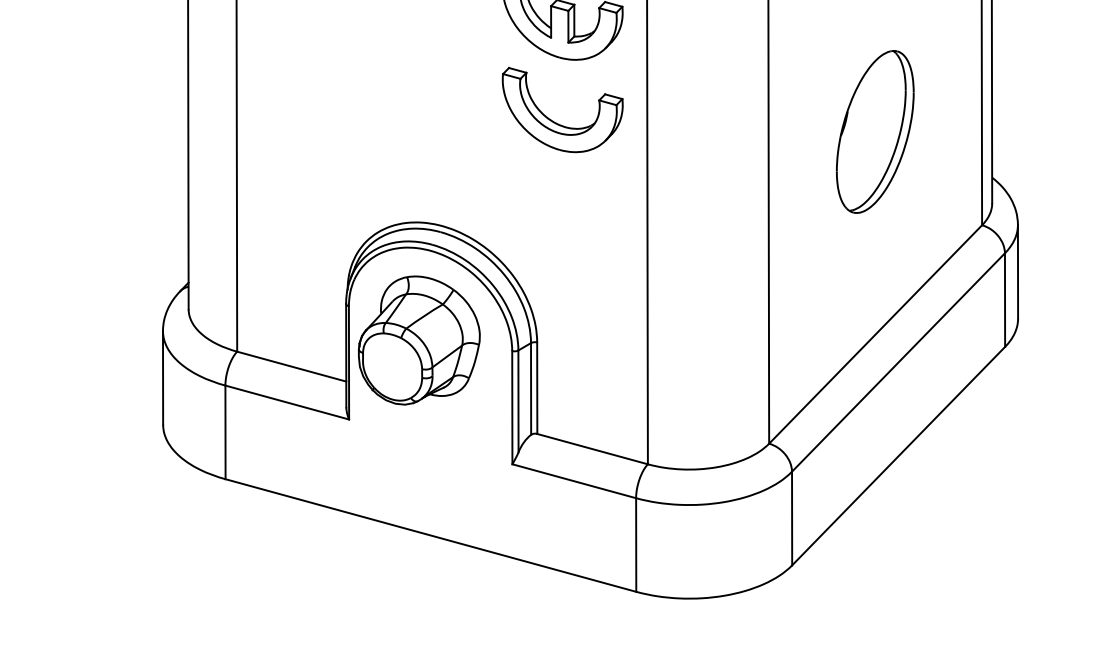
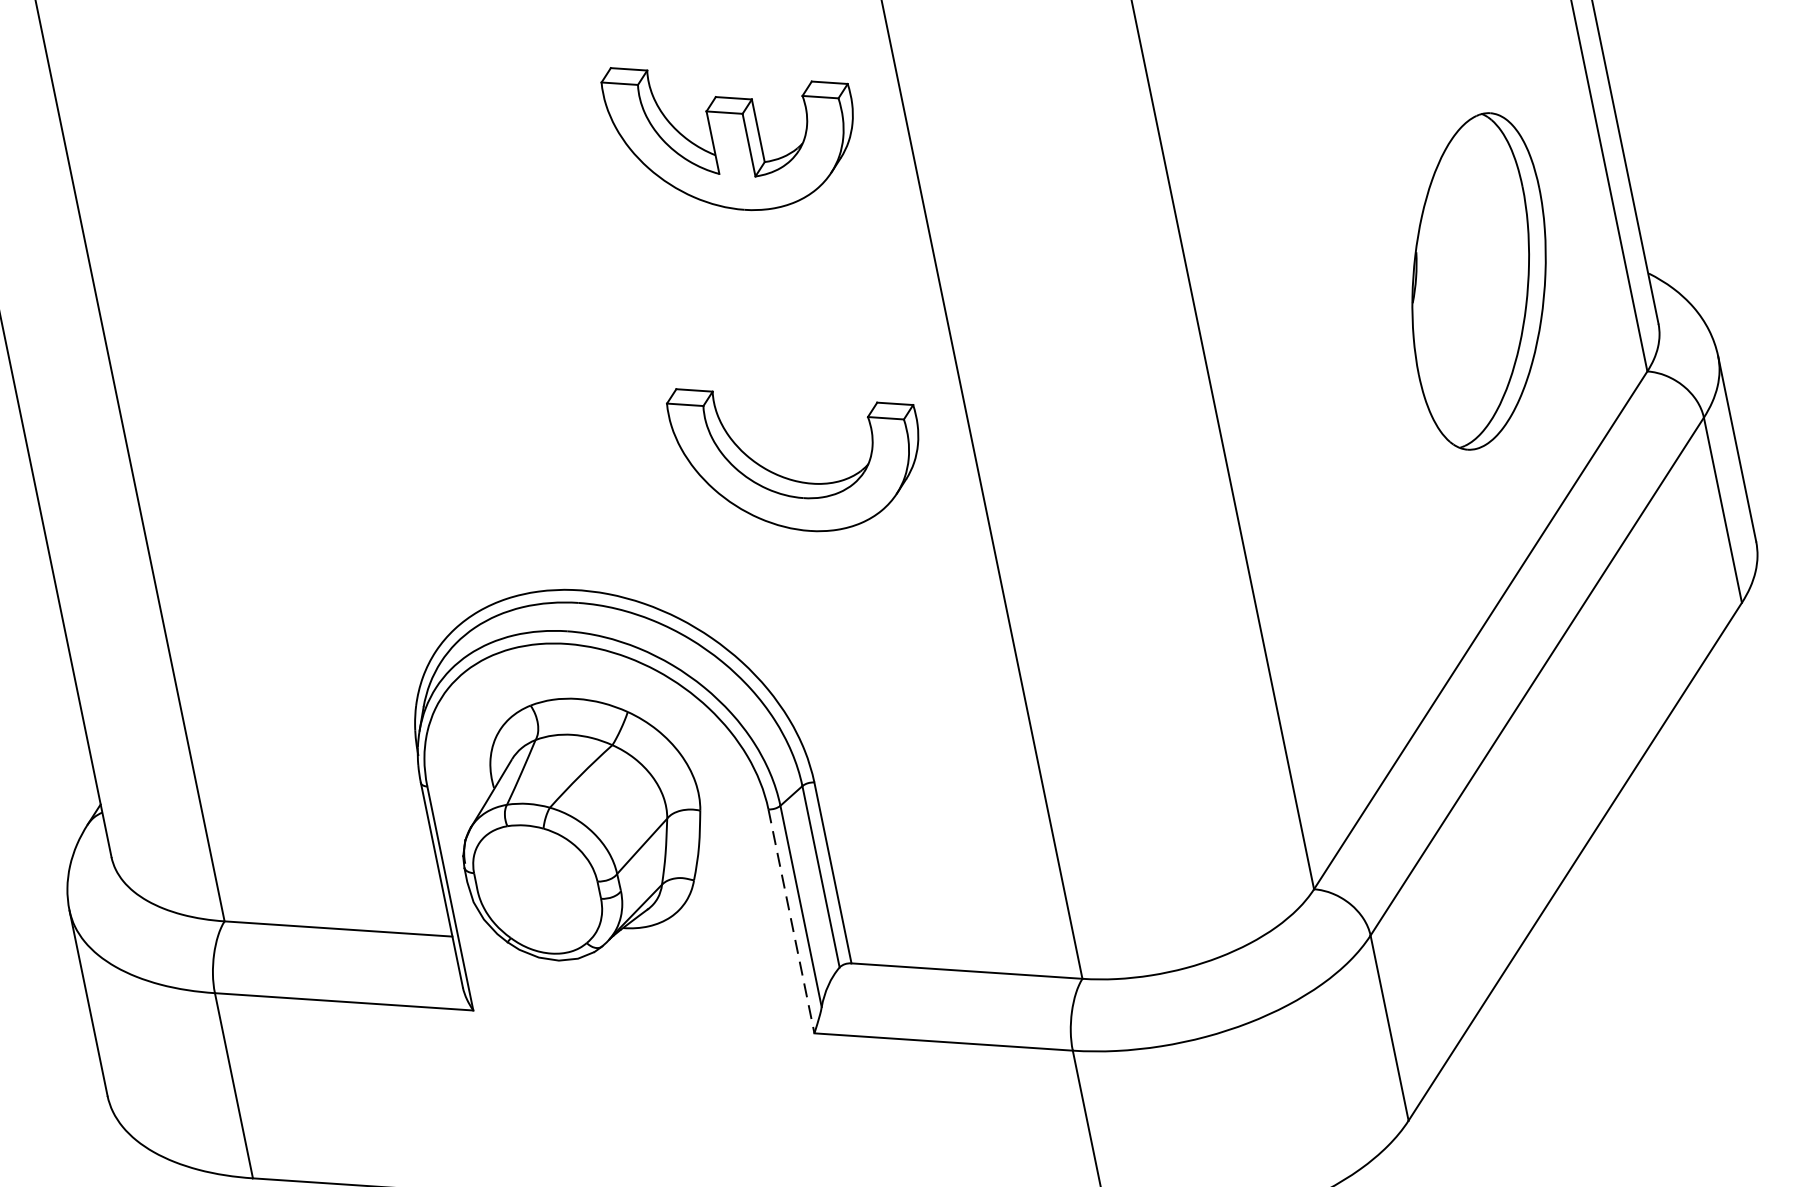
part: (556, 122) -> (792, 477), moved
part: (875, 131) -> (1479, 280), moved
line: (512, 407) -> (791, 920), solid -> dashed

